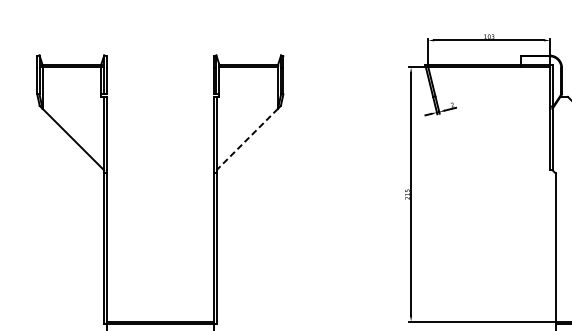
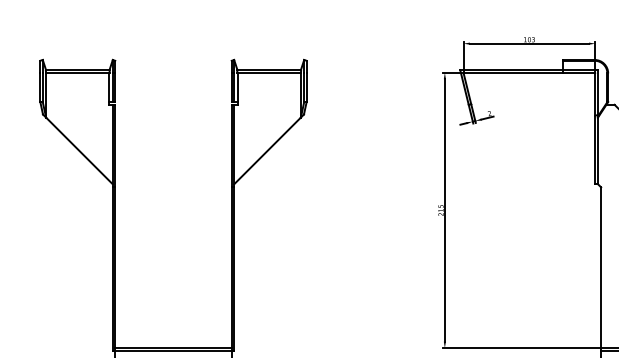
line: (247, 140) -> (267, 151), dashed -> solid

